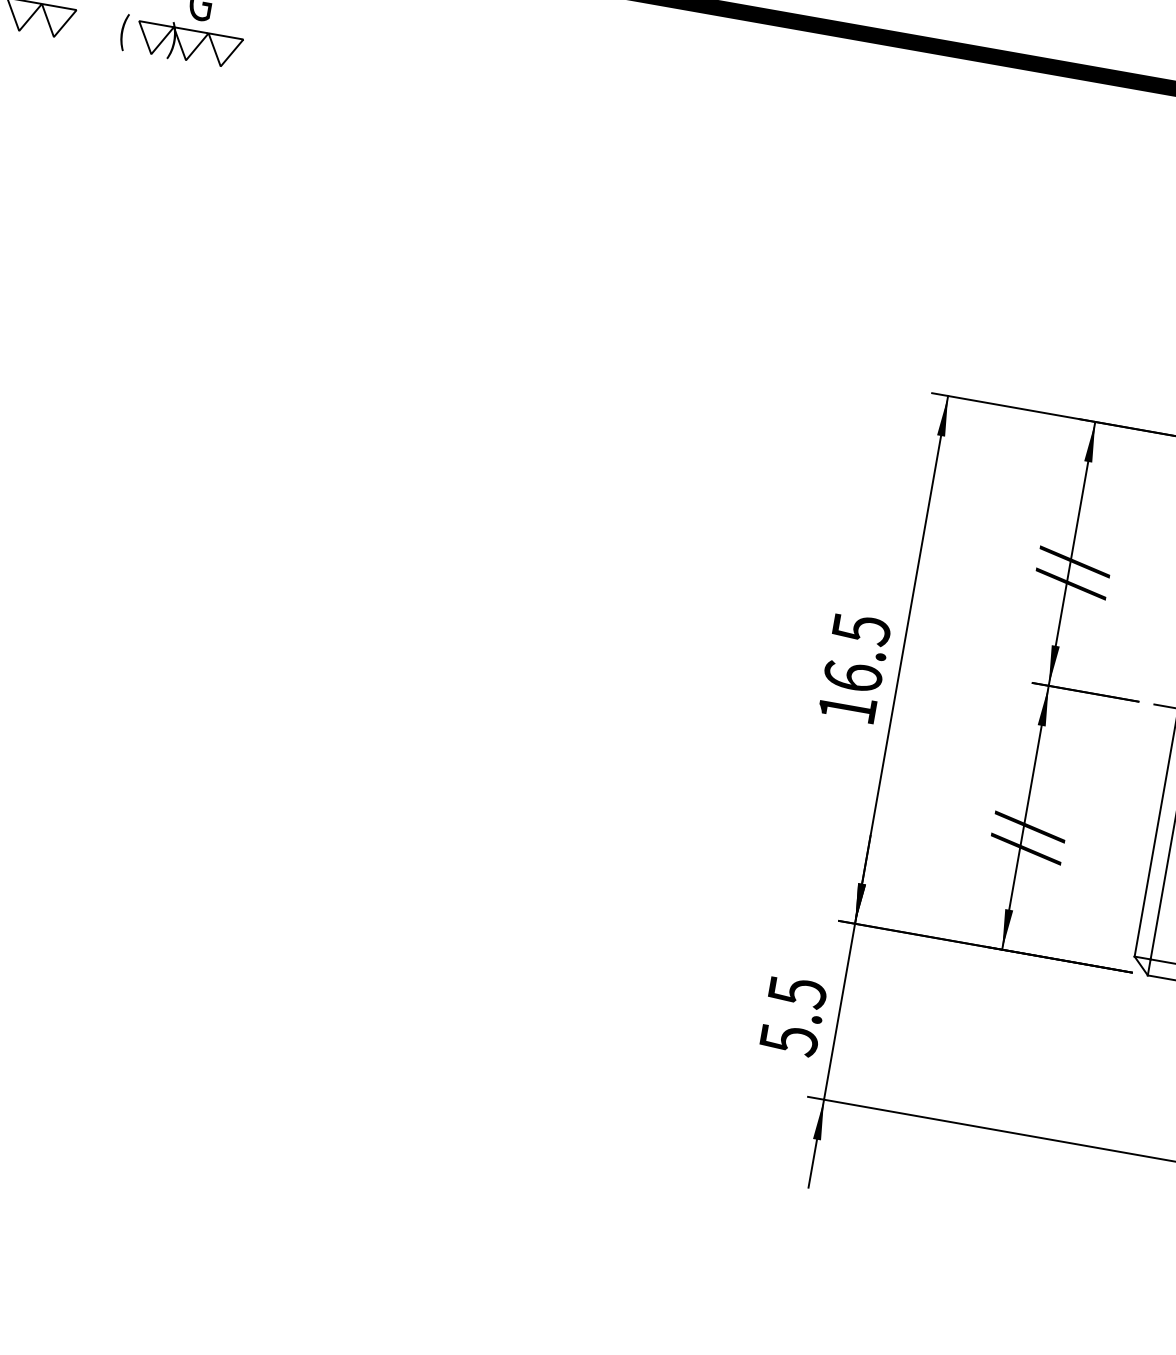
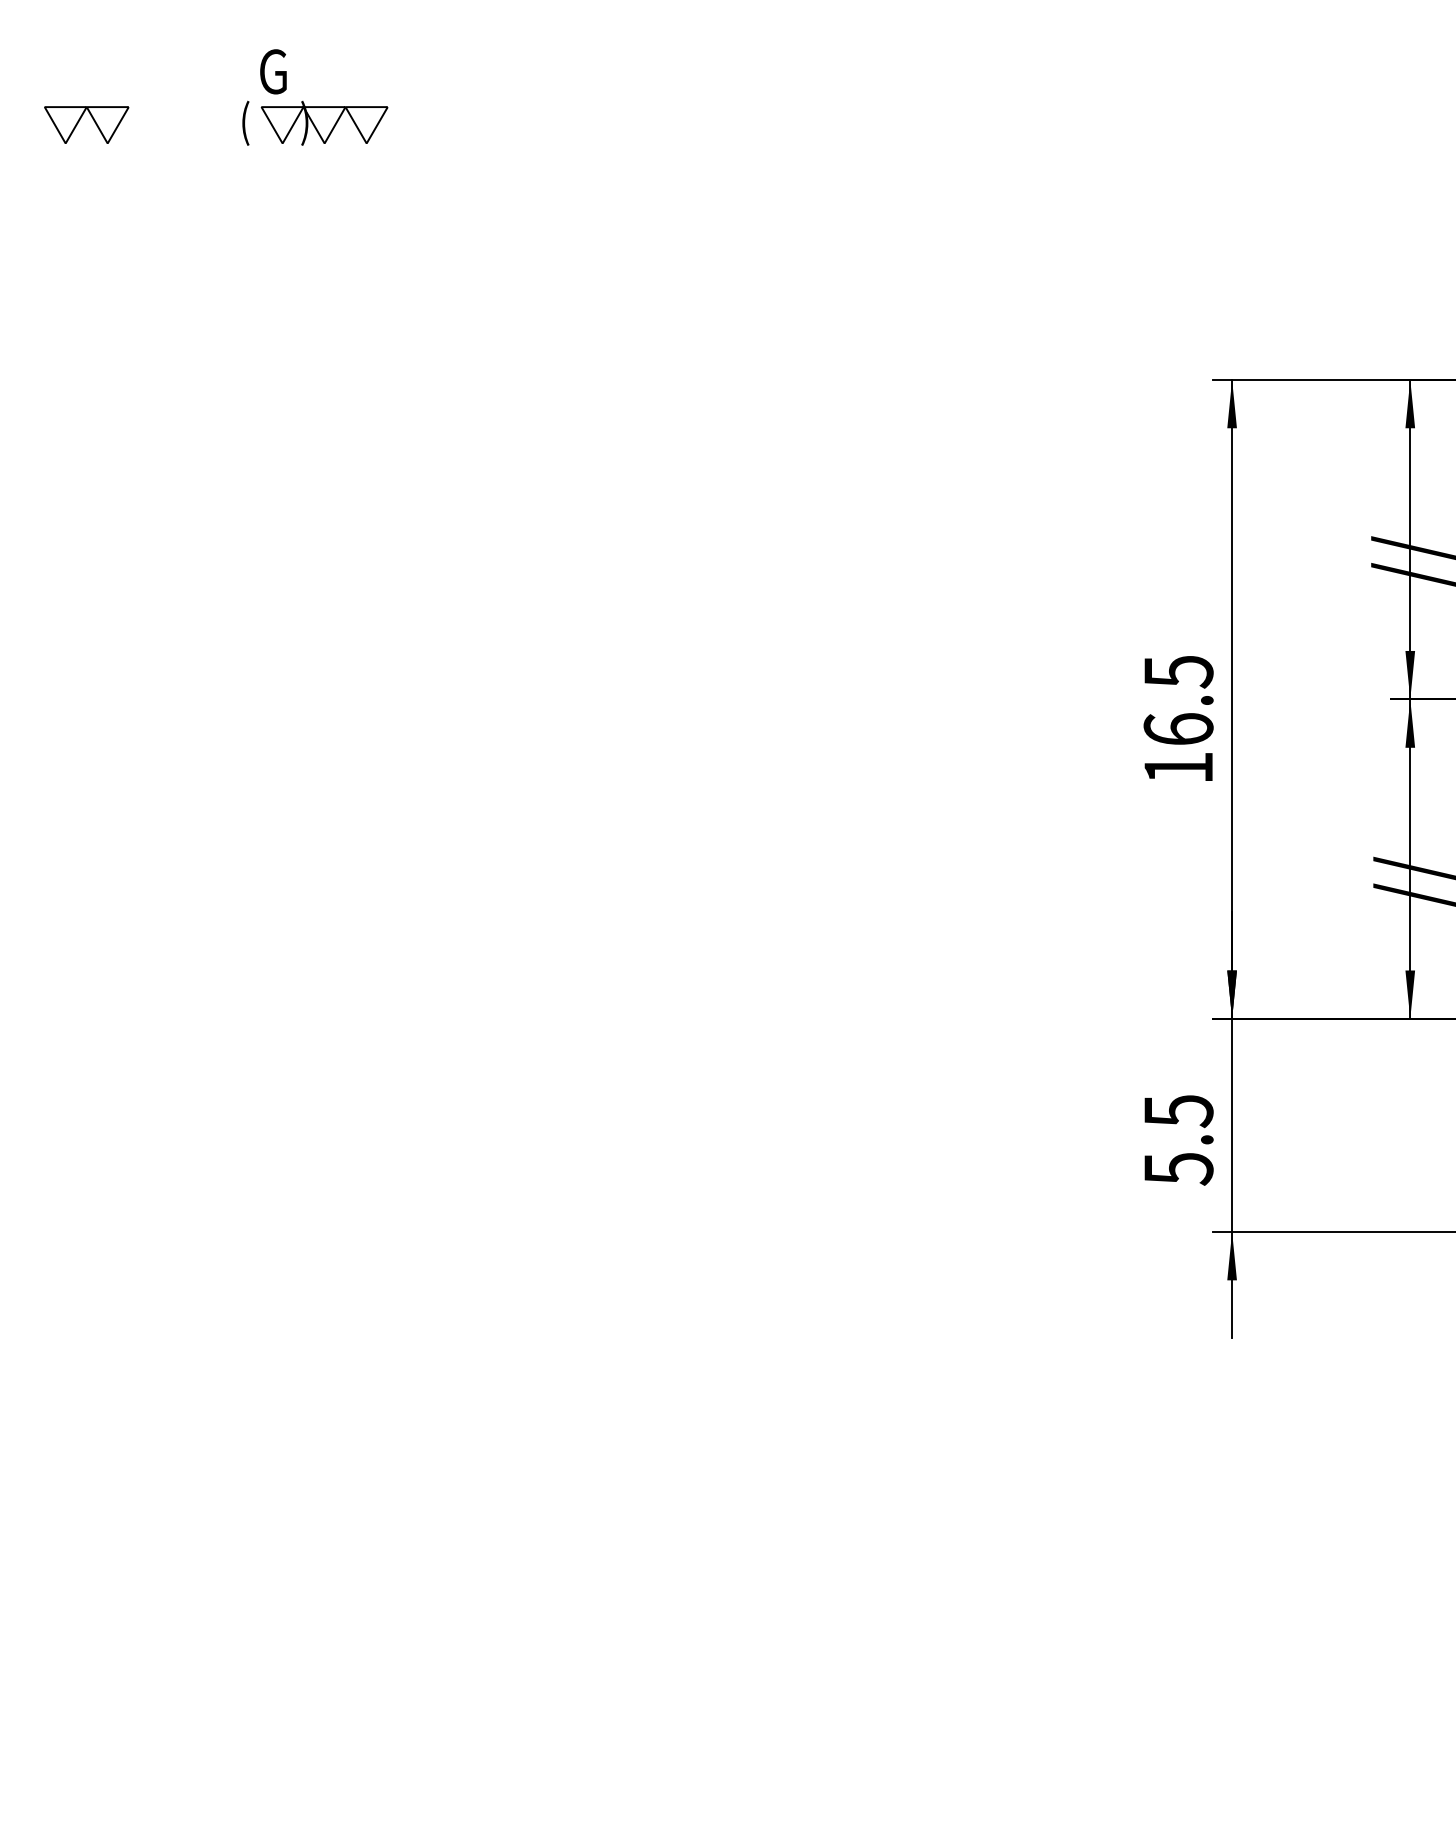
part: (181, 41) -> (315, 122), moved

